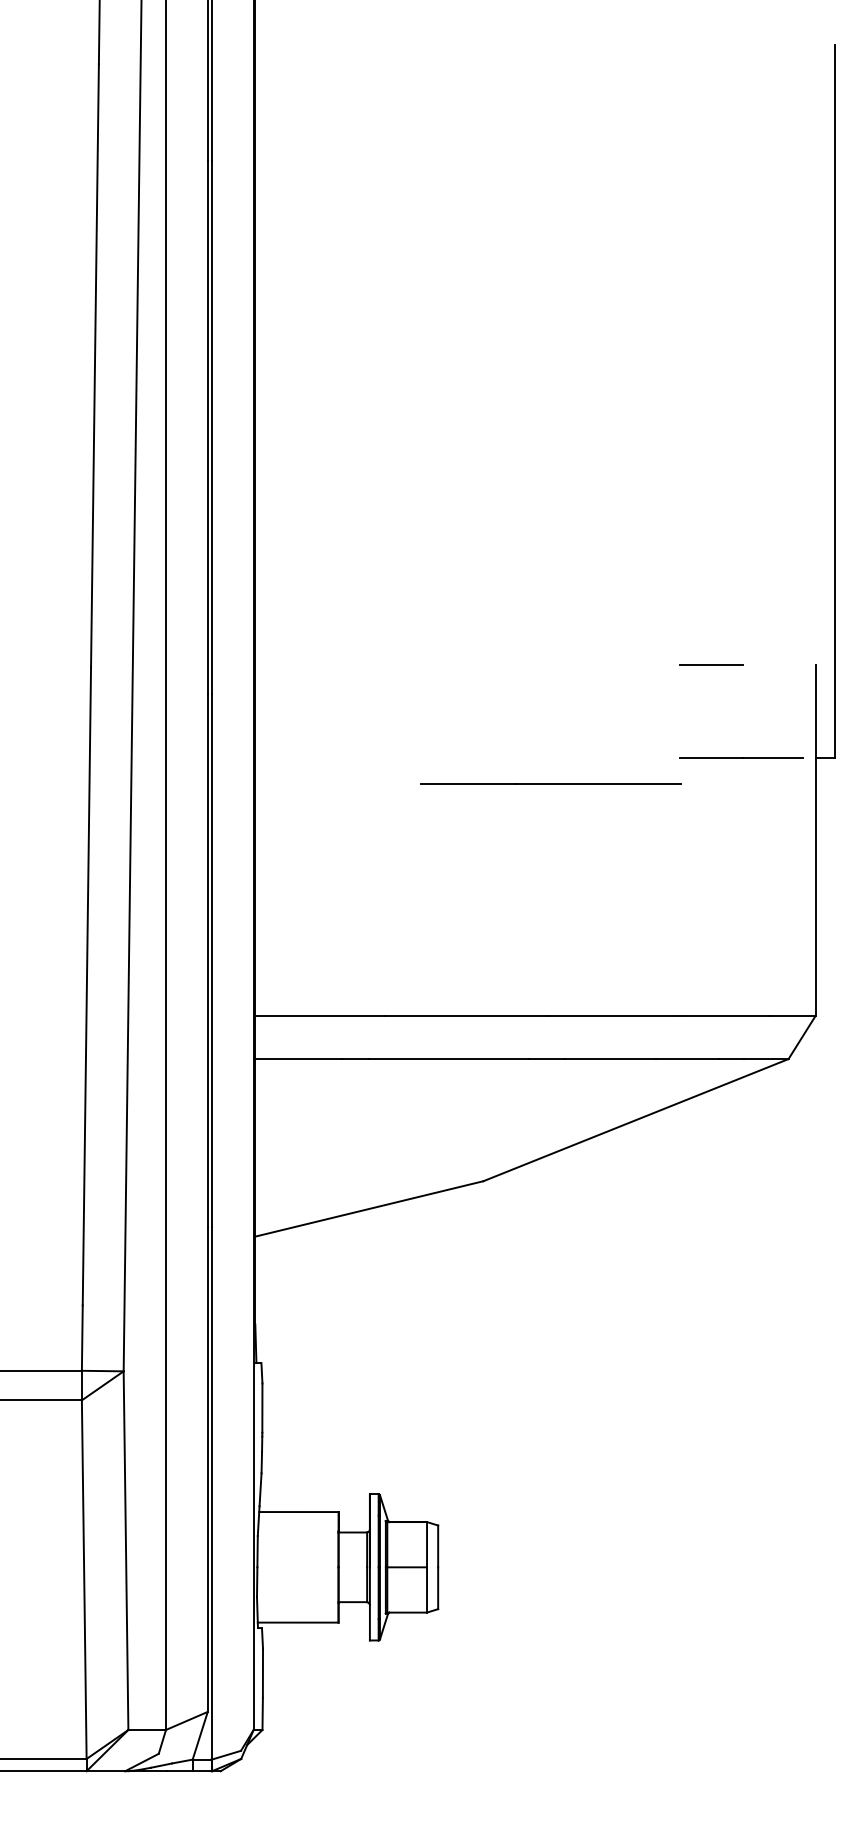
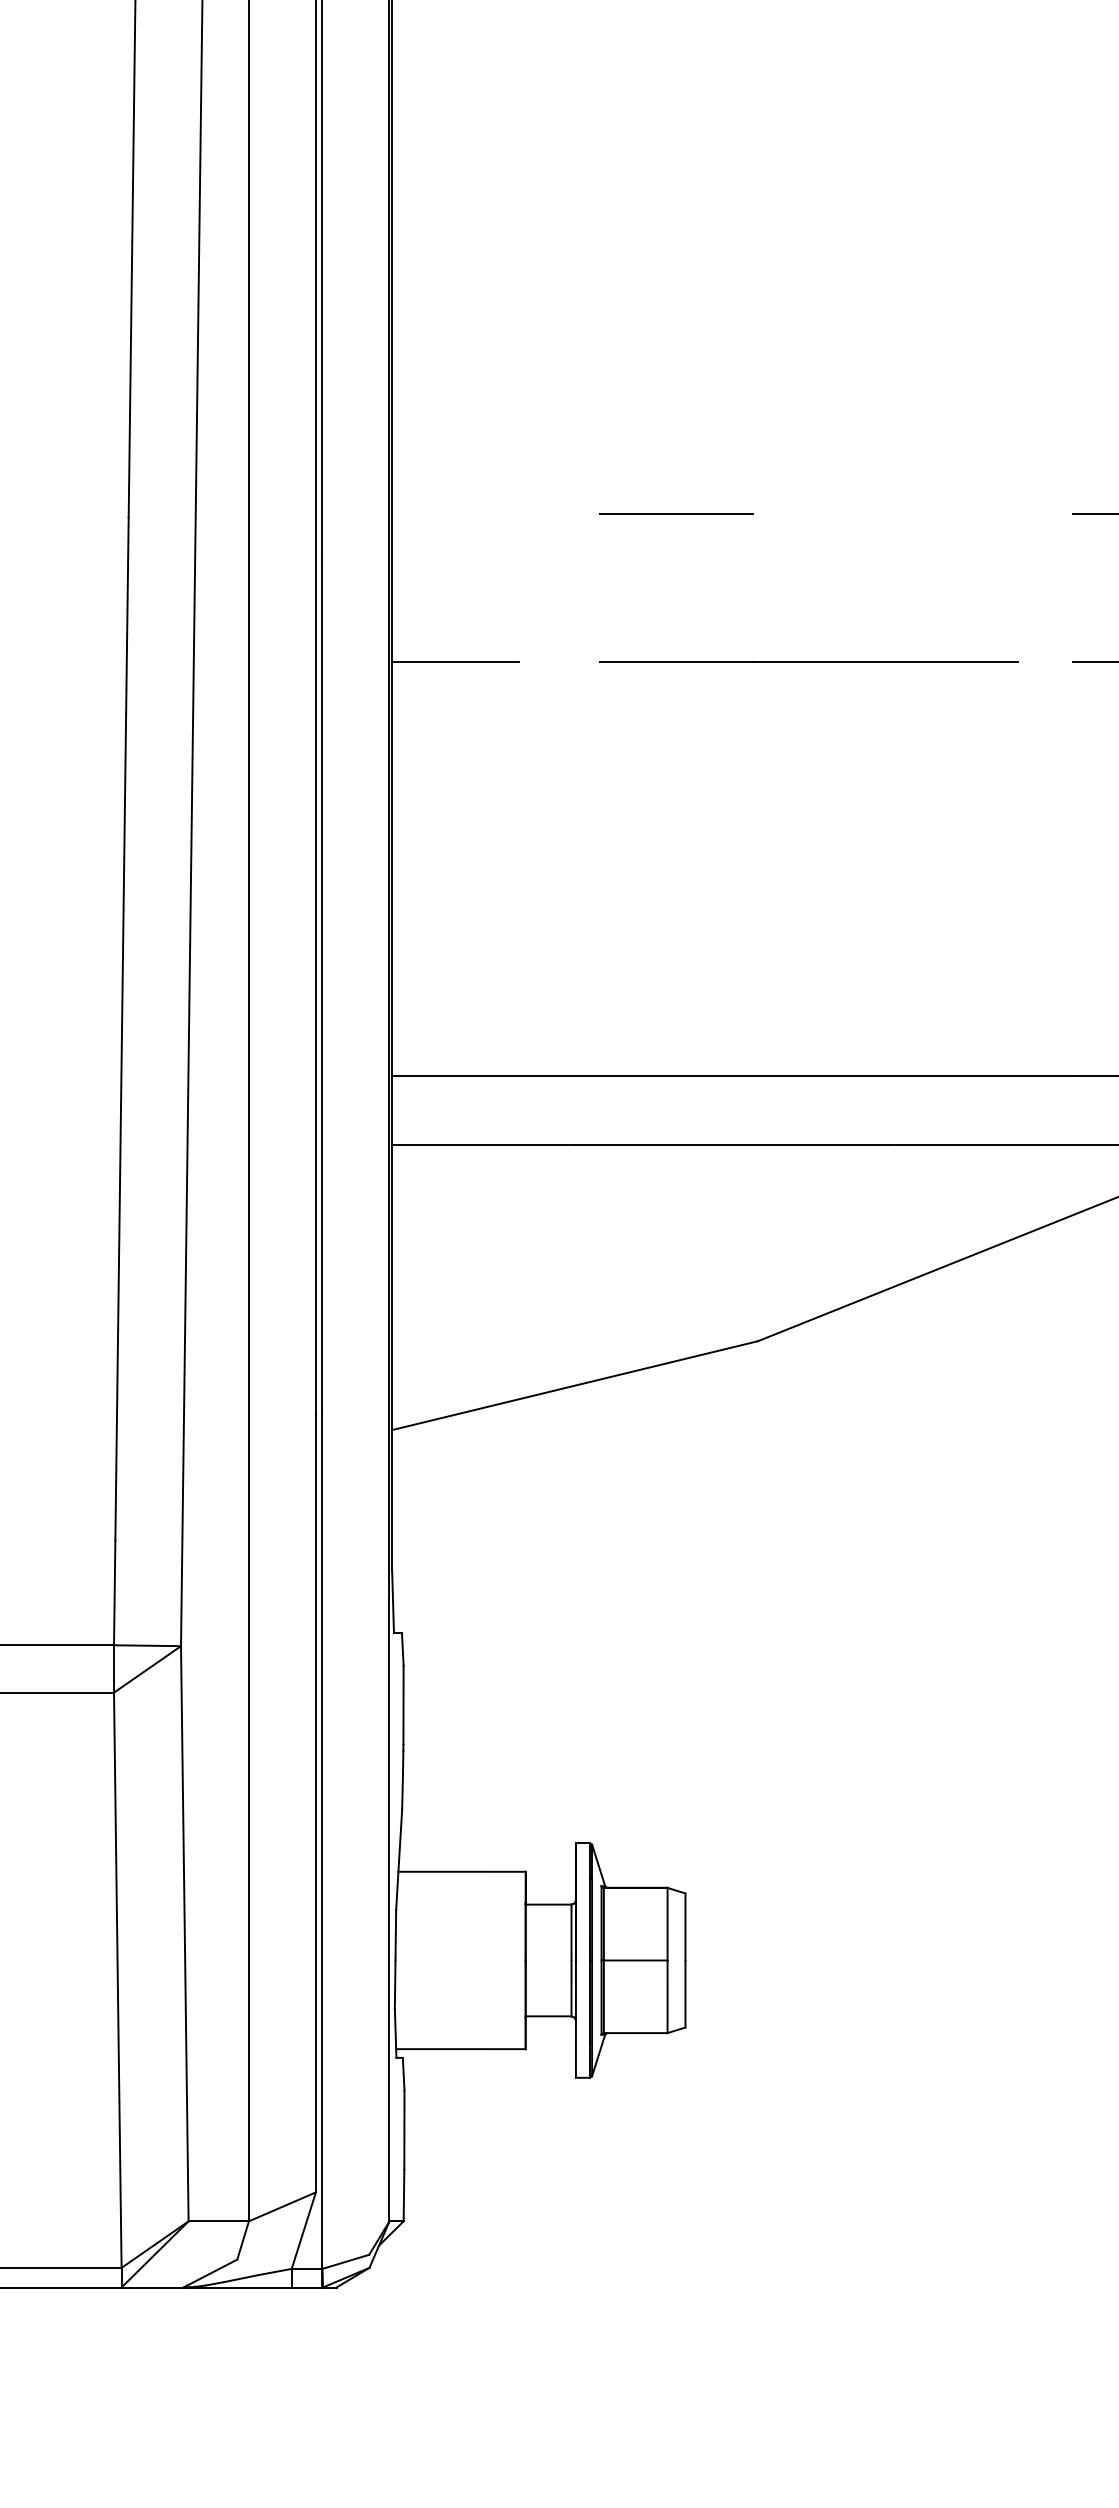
line: (432, 665) -> (676, 514), added
line: (294, 757) -> (455, 661), added
line: (550, 783) -> (807, 661), moved

